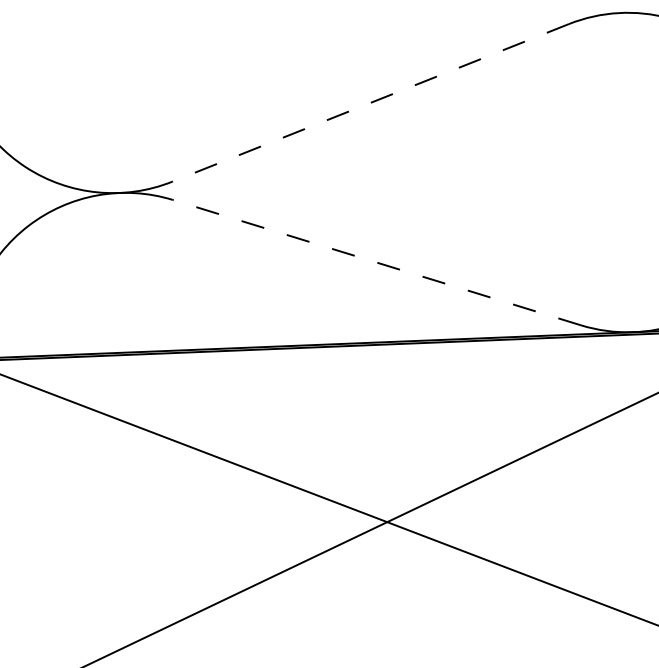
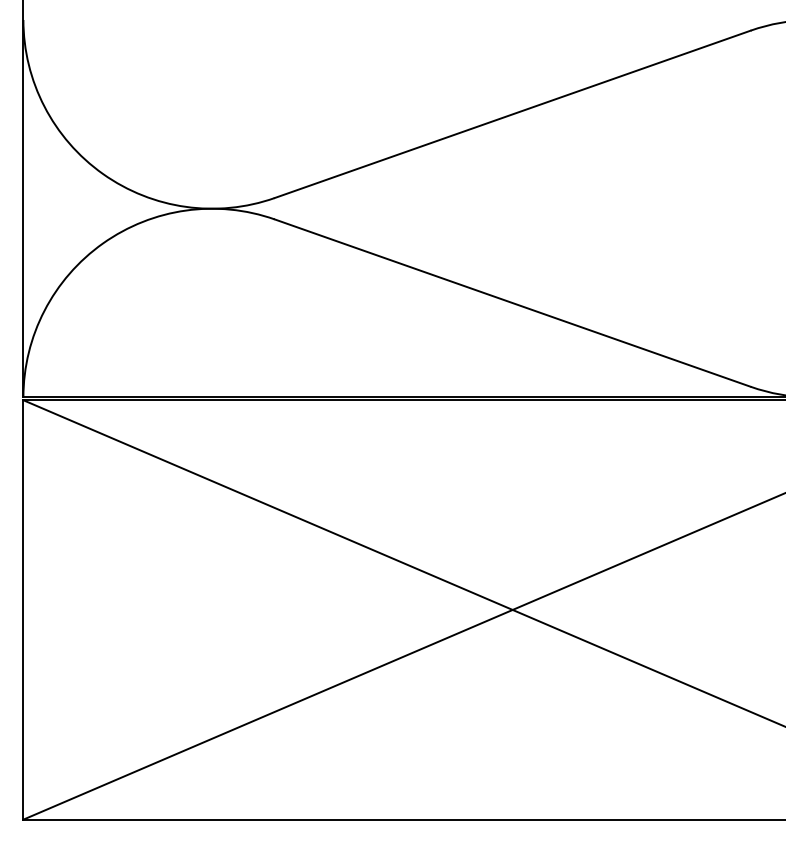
line: (370, 103) -> (512, 114), dashed -> solid
line: (376, 262) -> (512, 302), dashed -> solid

